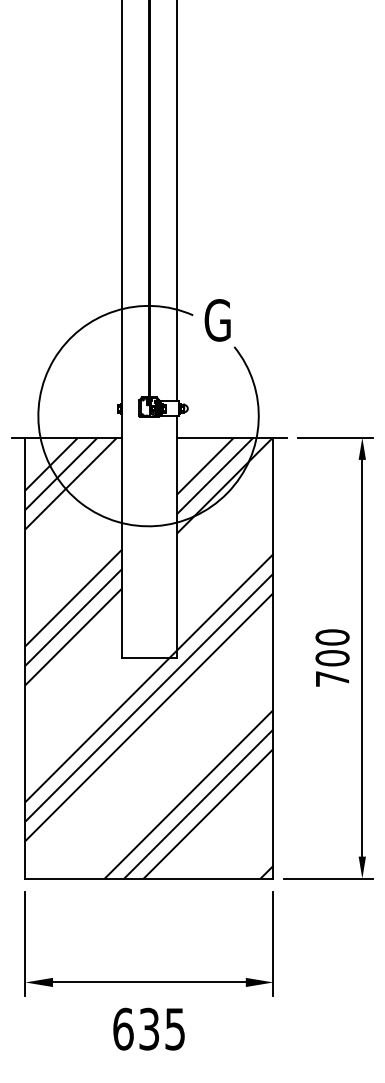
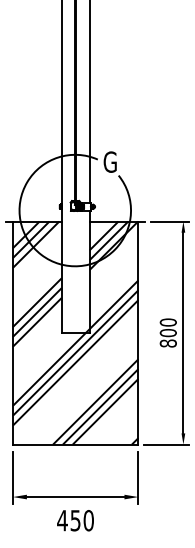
text: (330, 678) -> (167, 343), 700 -> 800
text: (149, 1028) -> (75, 520), 635 -> 450

